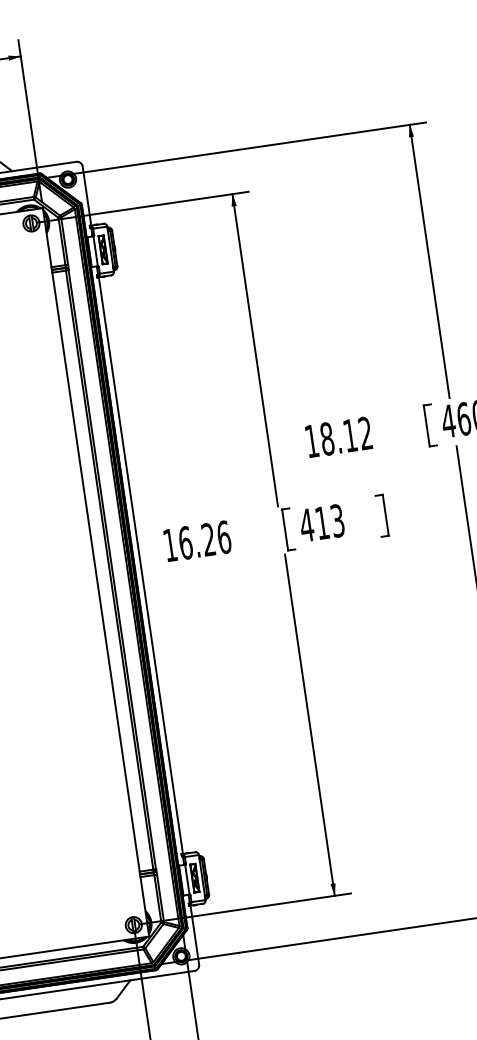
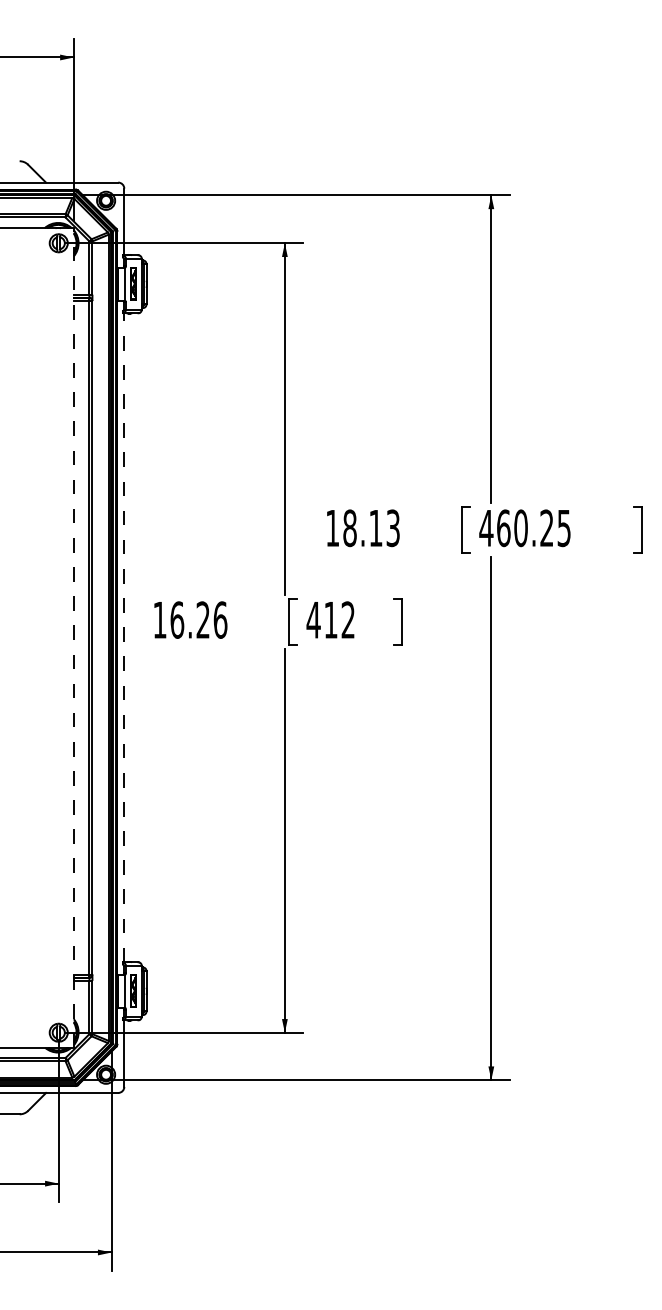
text: (365, 433) -> (392, 528), 18.12 -> 18.13
text: (336, 520) -> (347, 619), 413 -> 412
line: (141, 565) -> (124, 637), solid -> dashed
line: (95, 572) -> (73, 638), solid -> dashed

